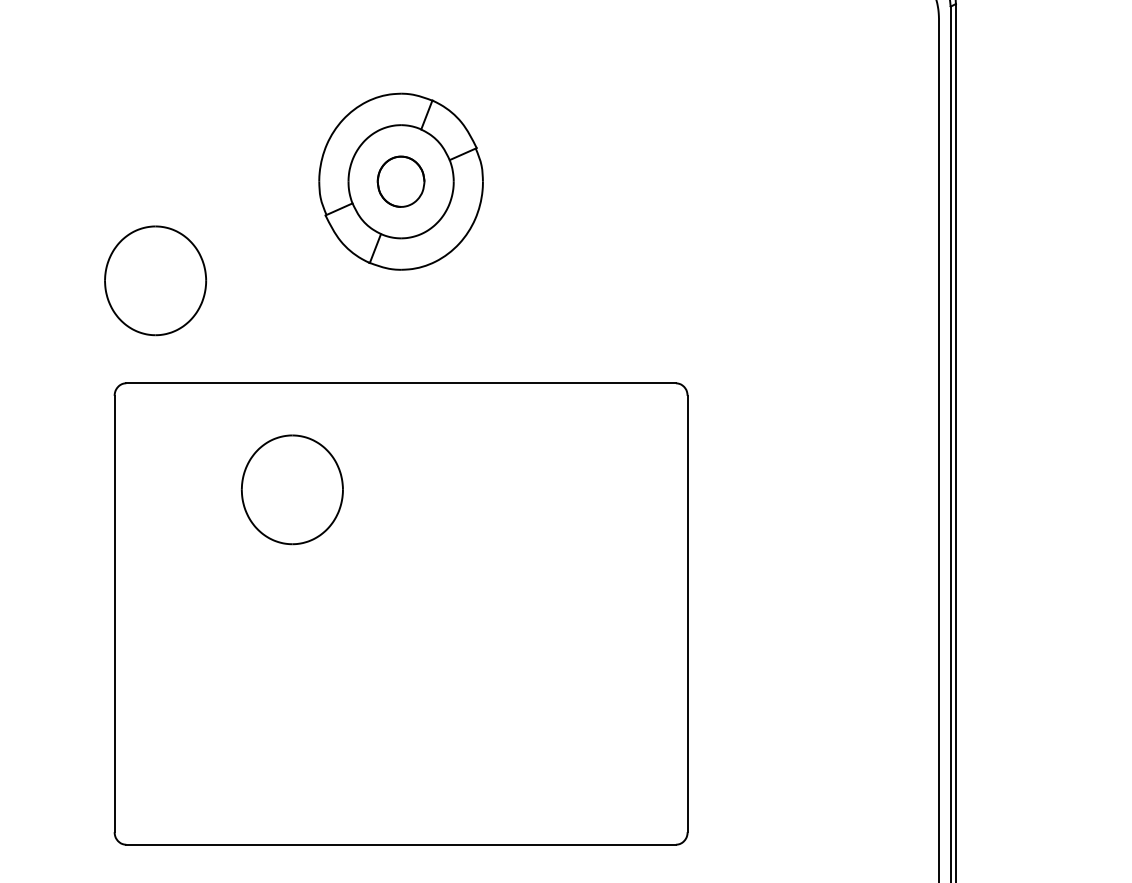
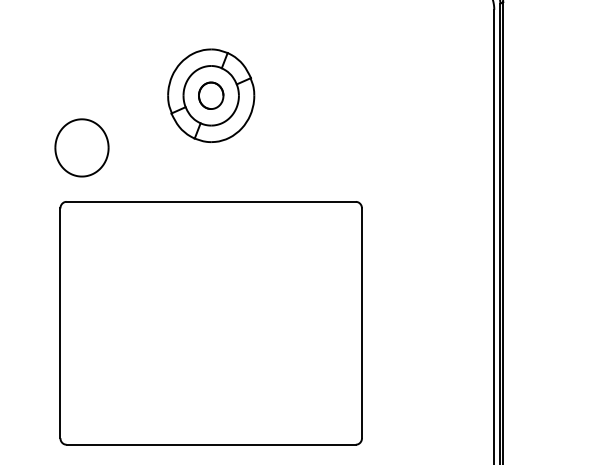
part: (291, 489) -> (153, 257), removed

